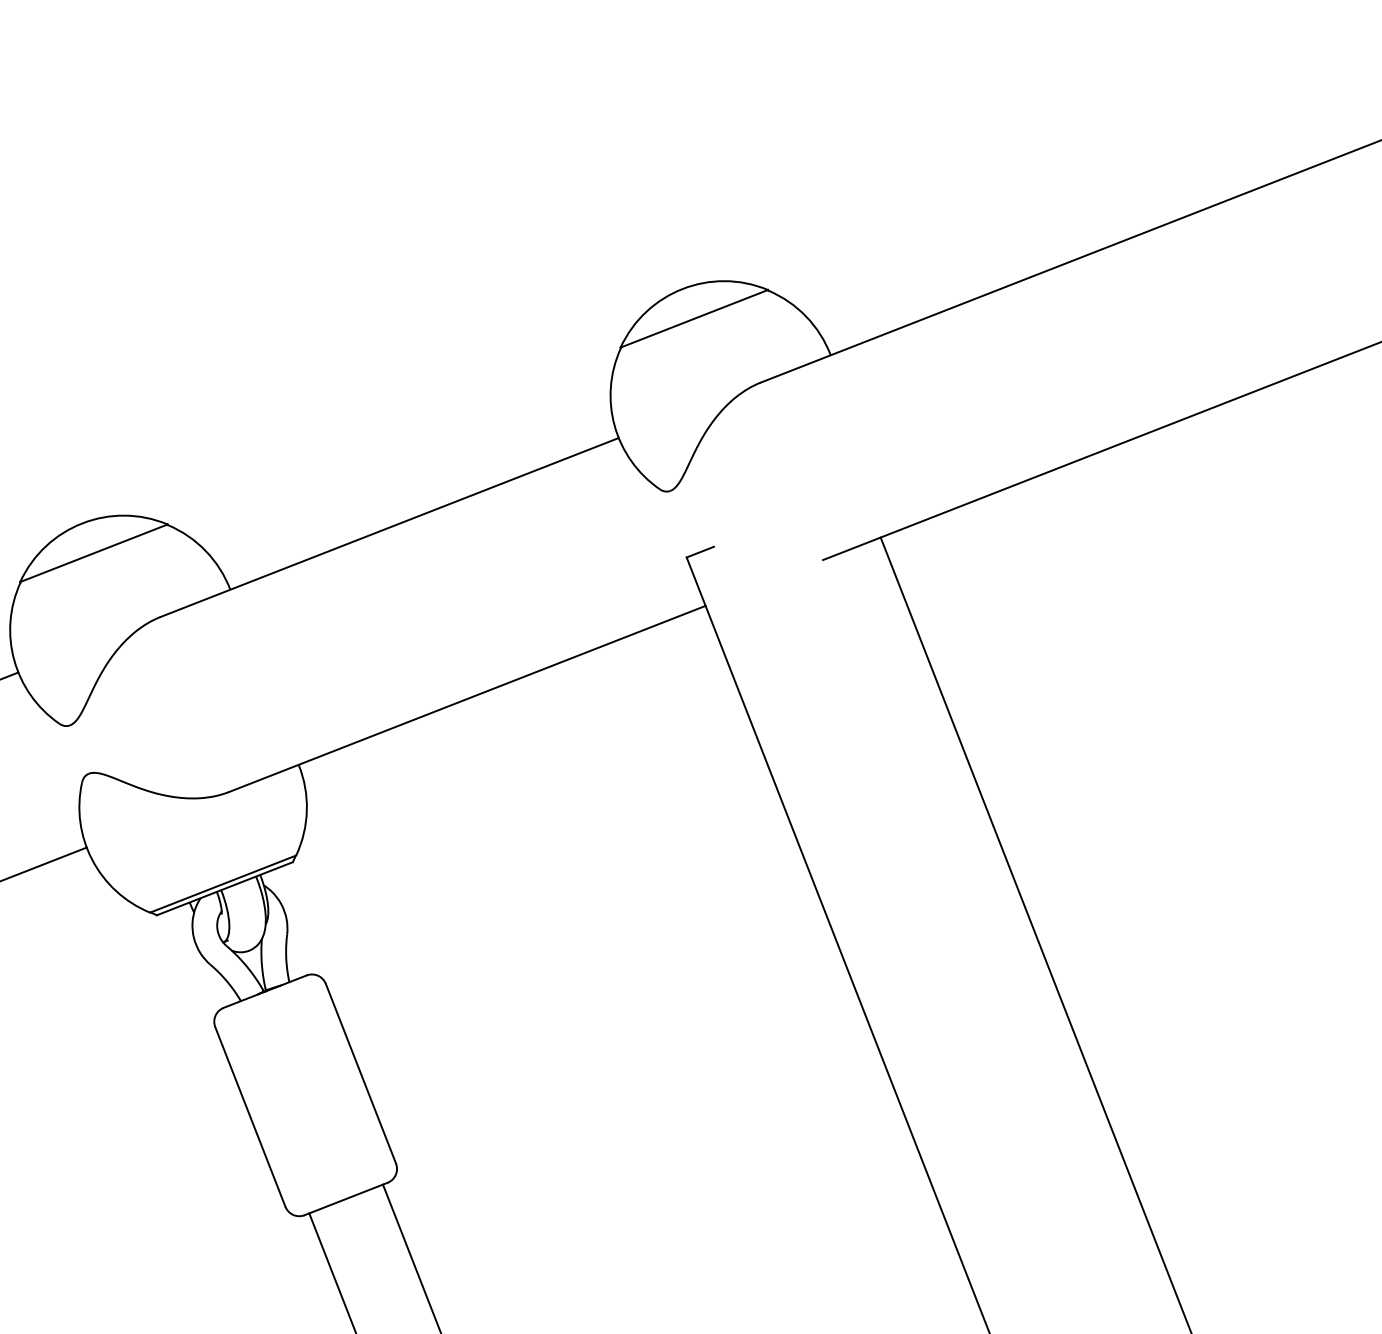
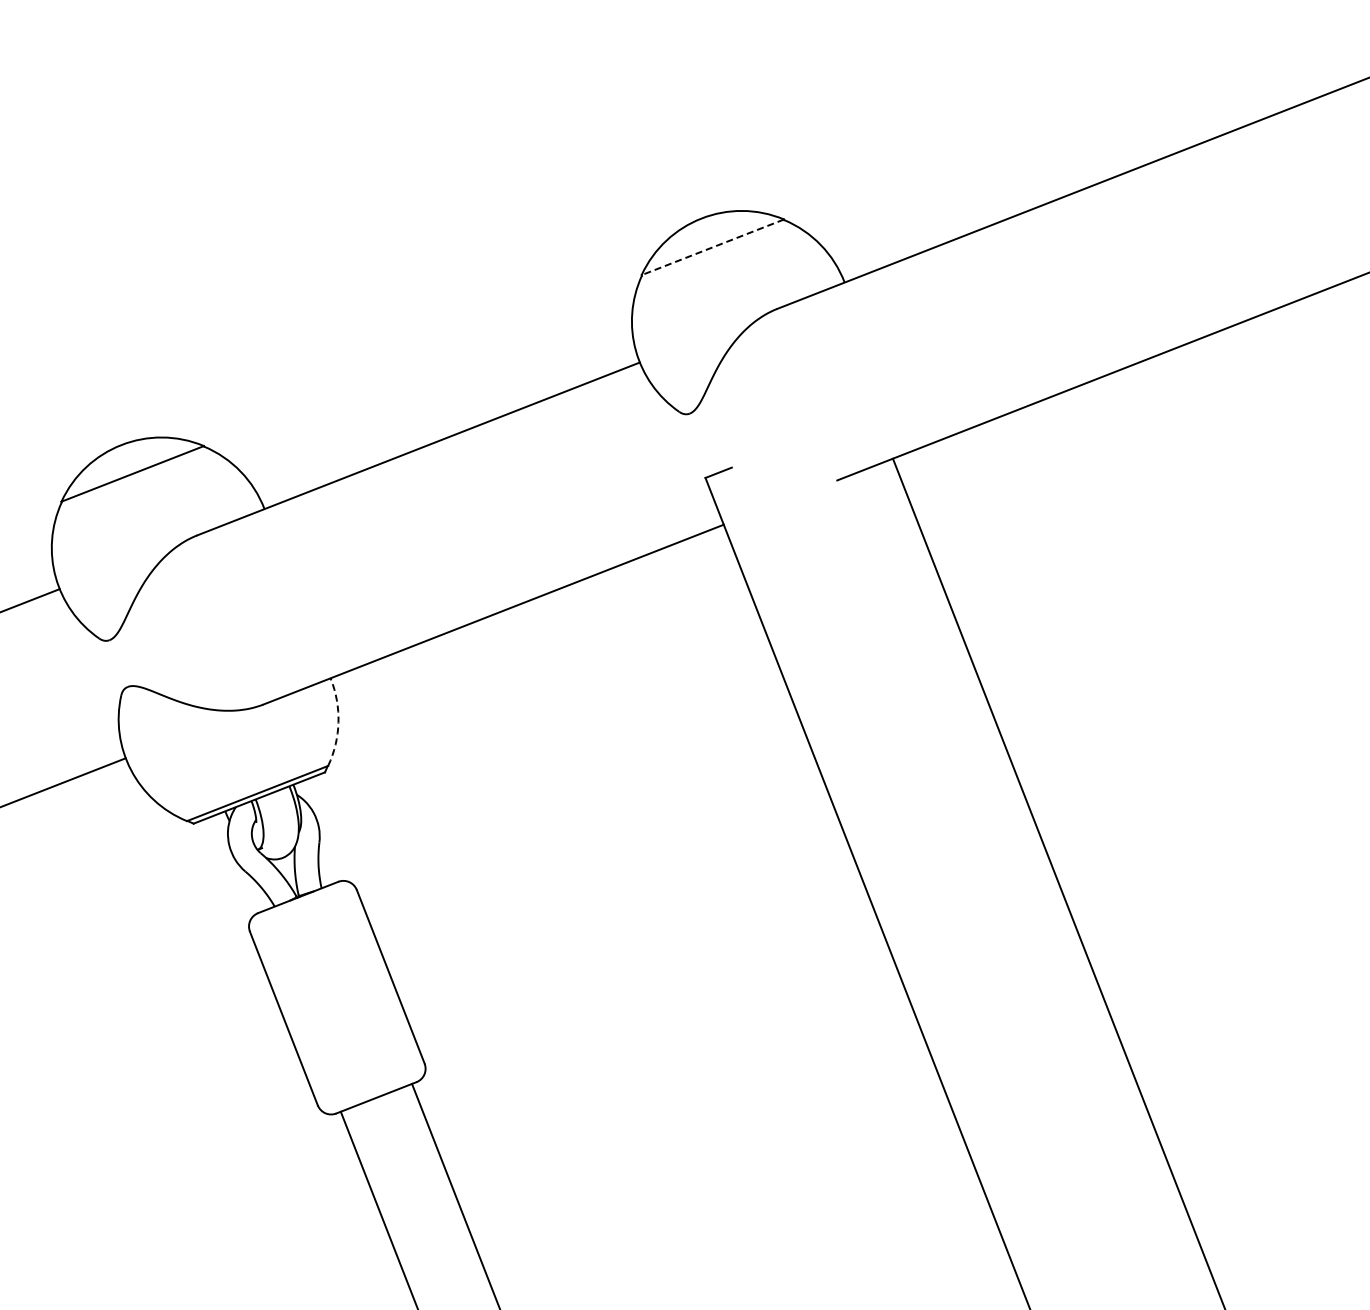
line: (693, 318) -> (712, 247), solid -> dashed
arc: (306, 810) -> (338, 722), solid -> dashed

